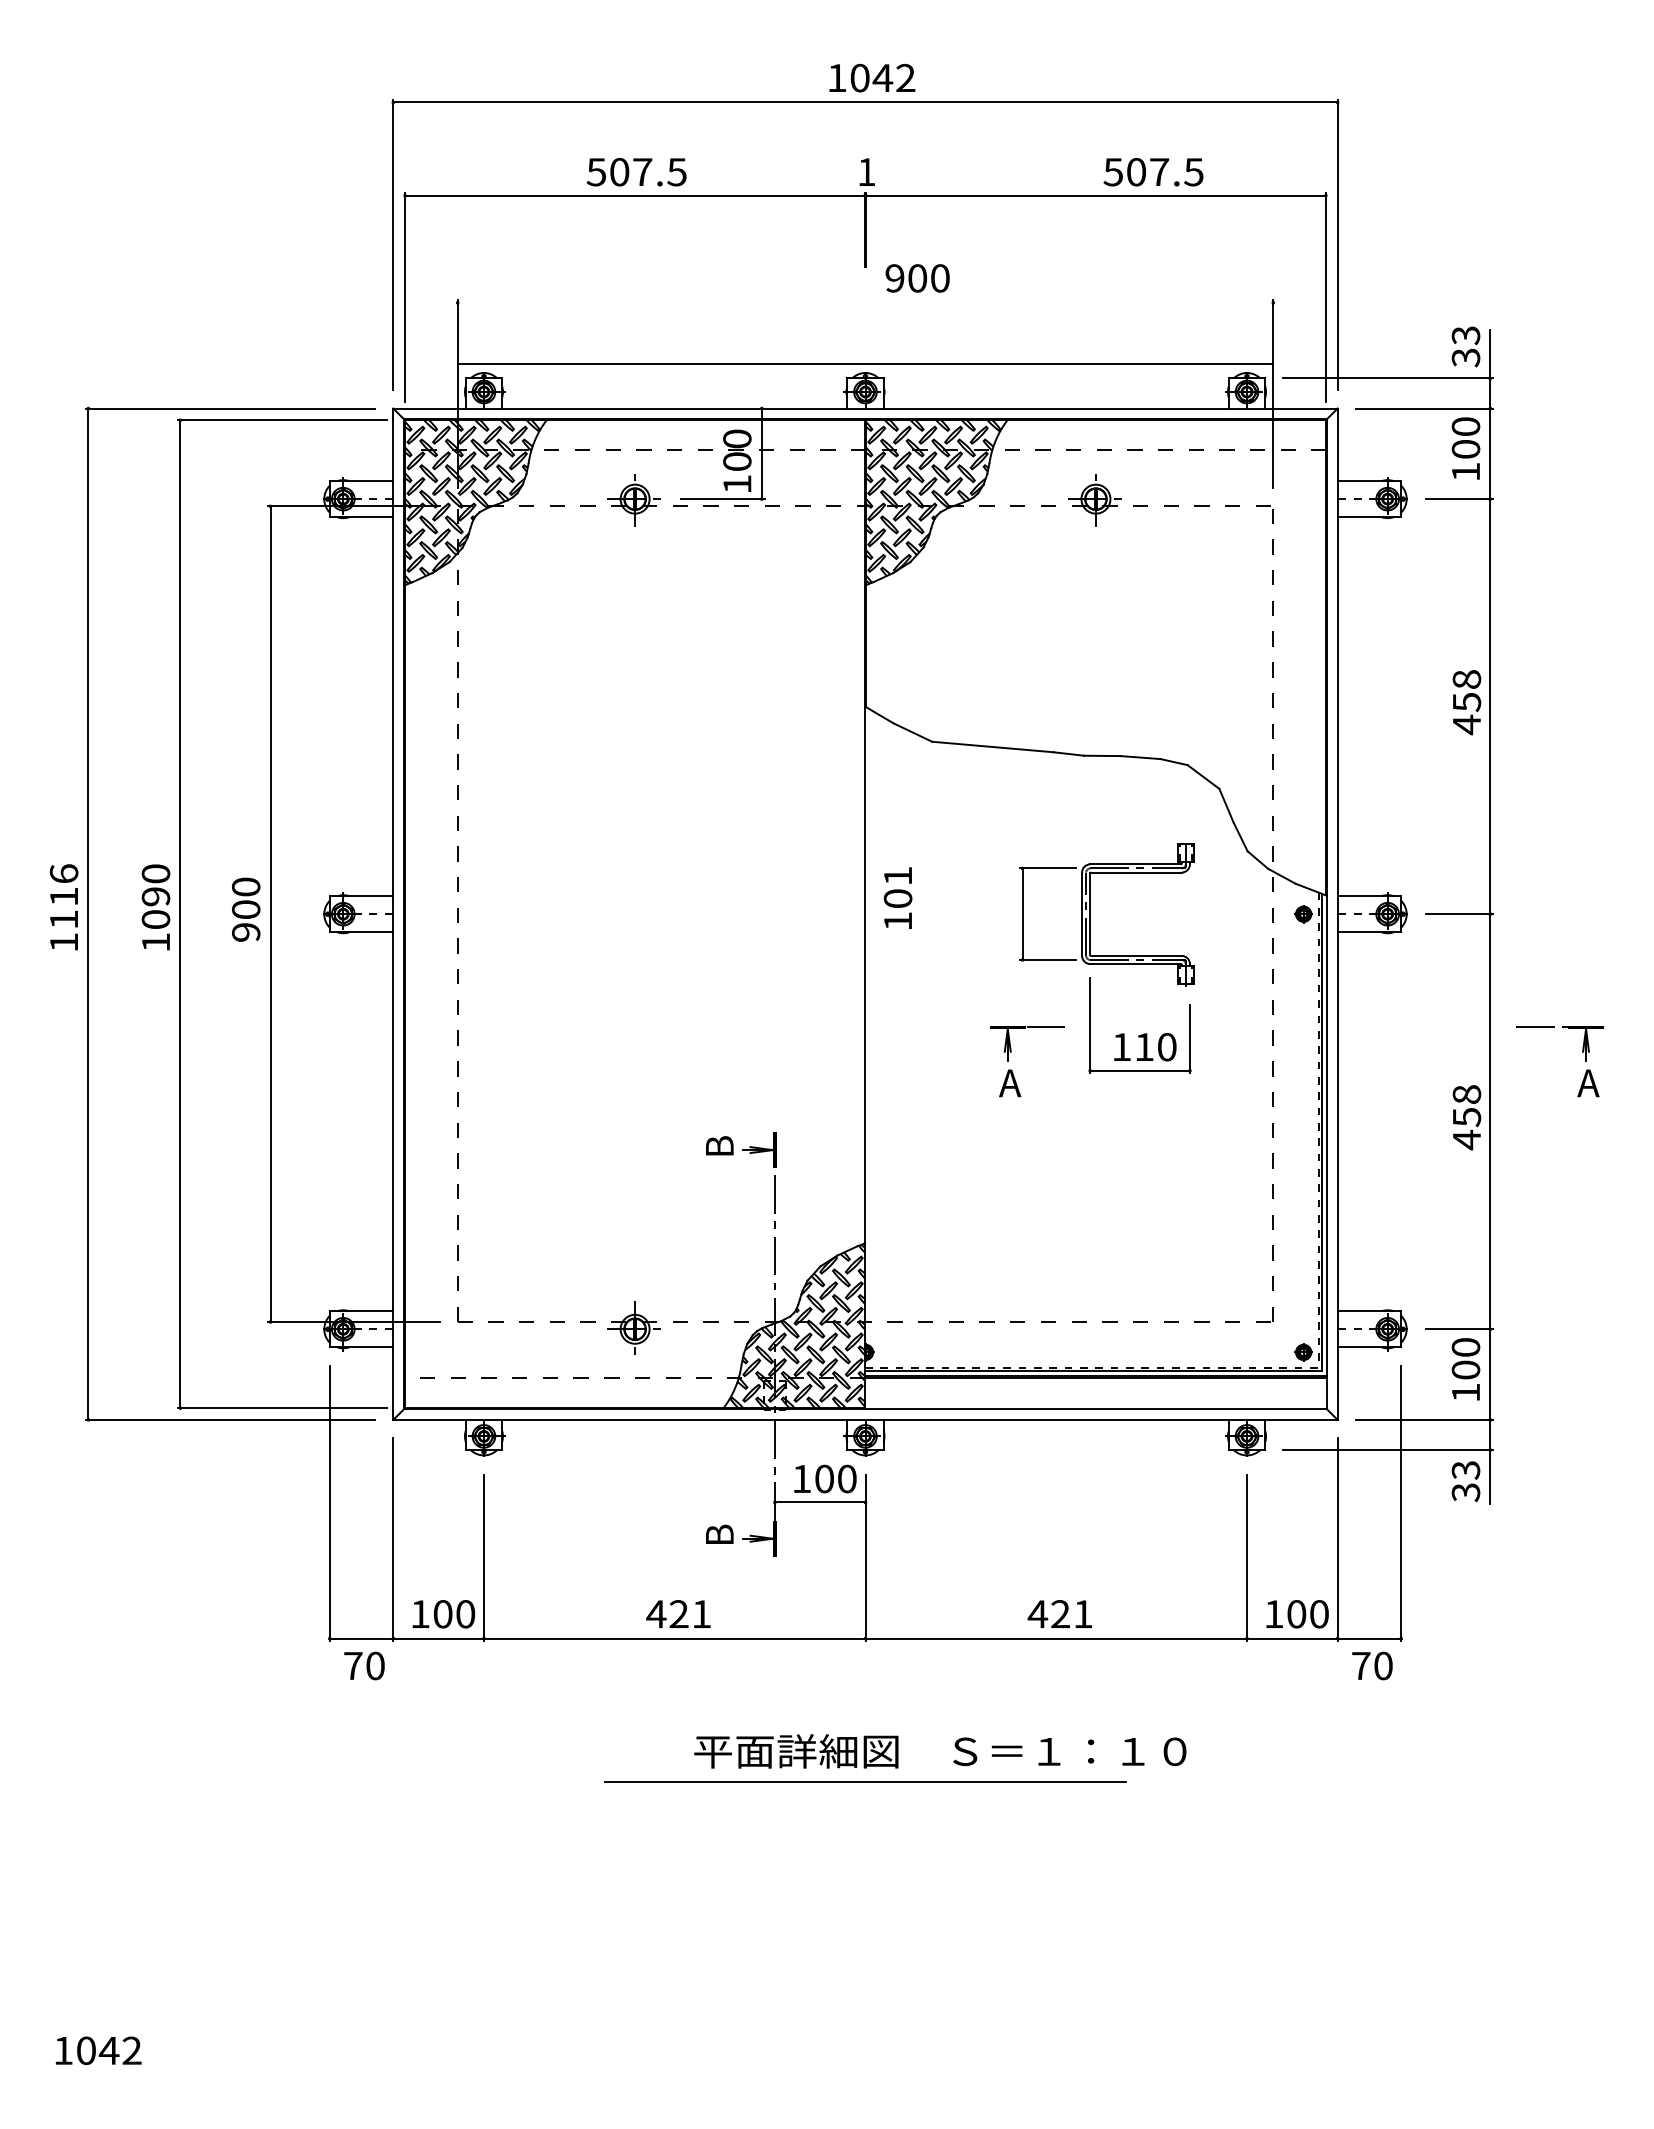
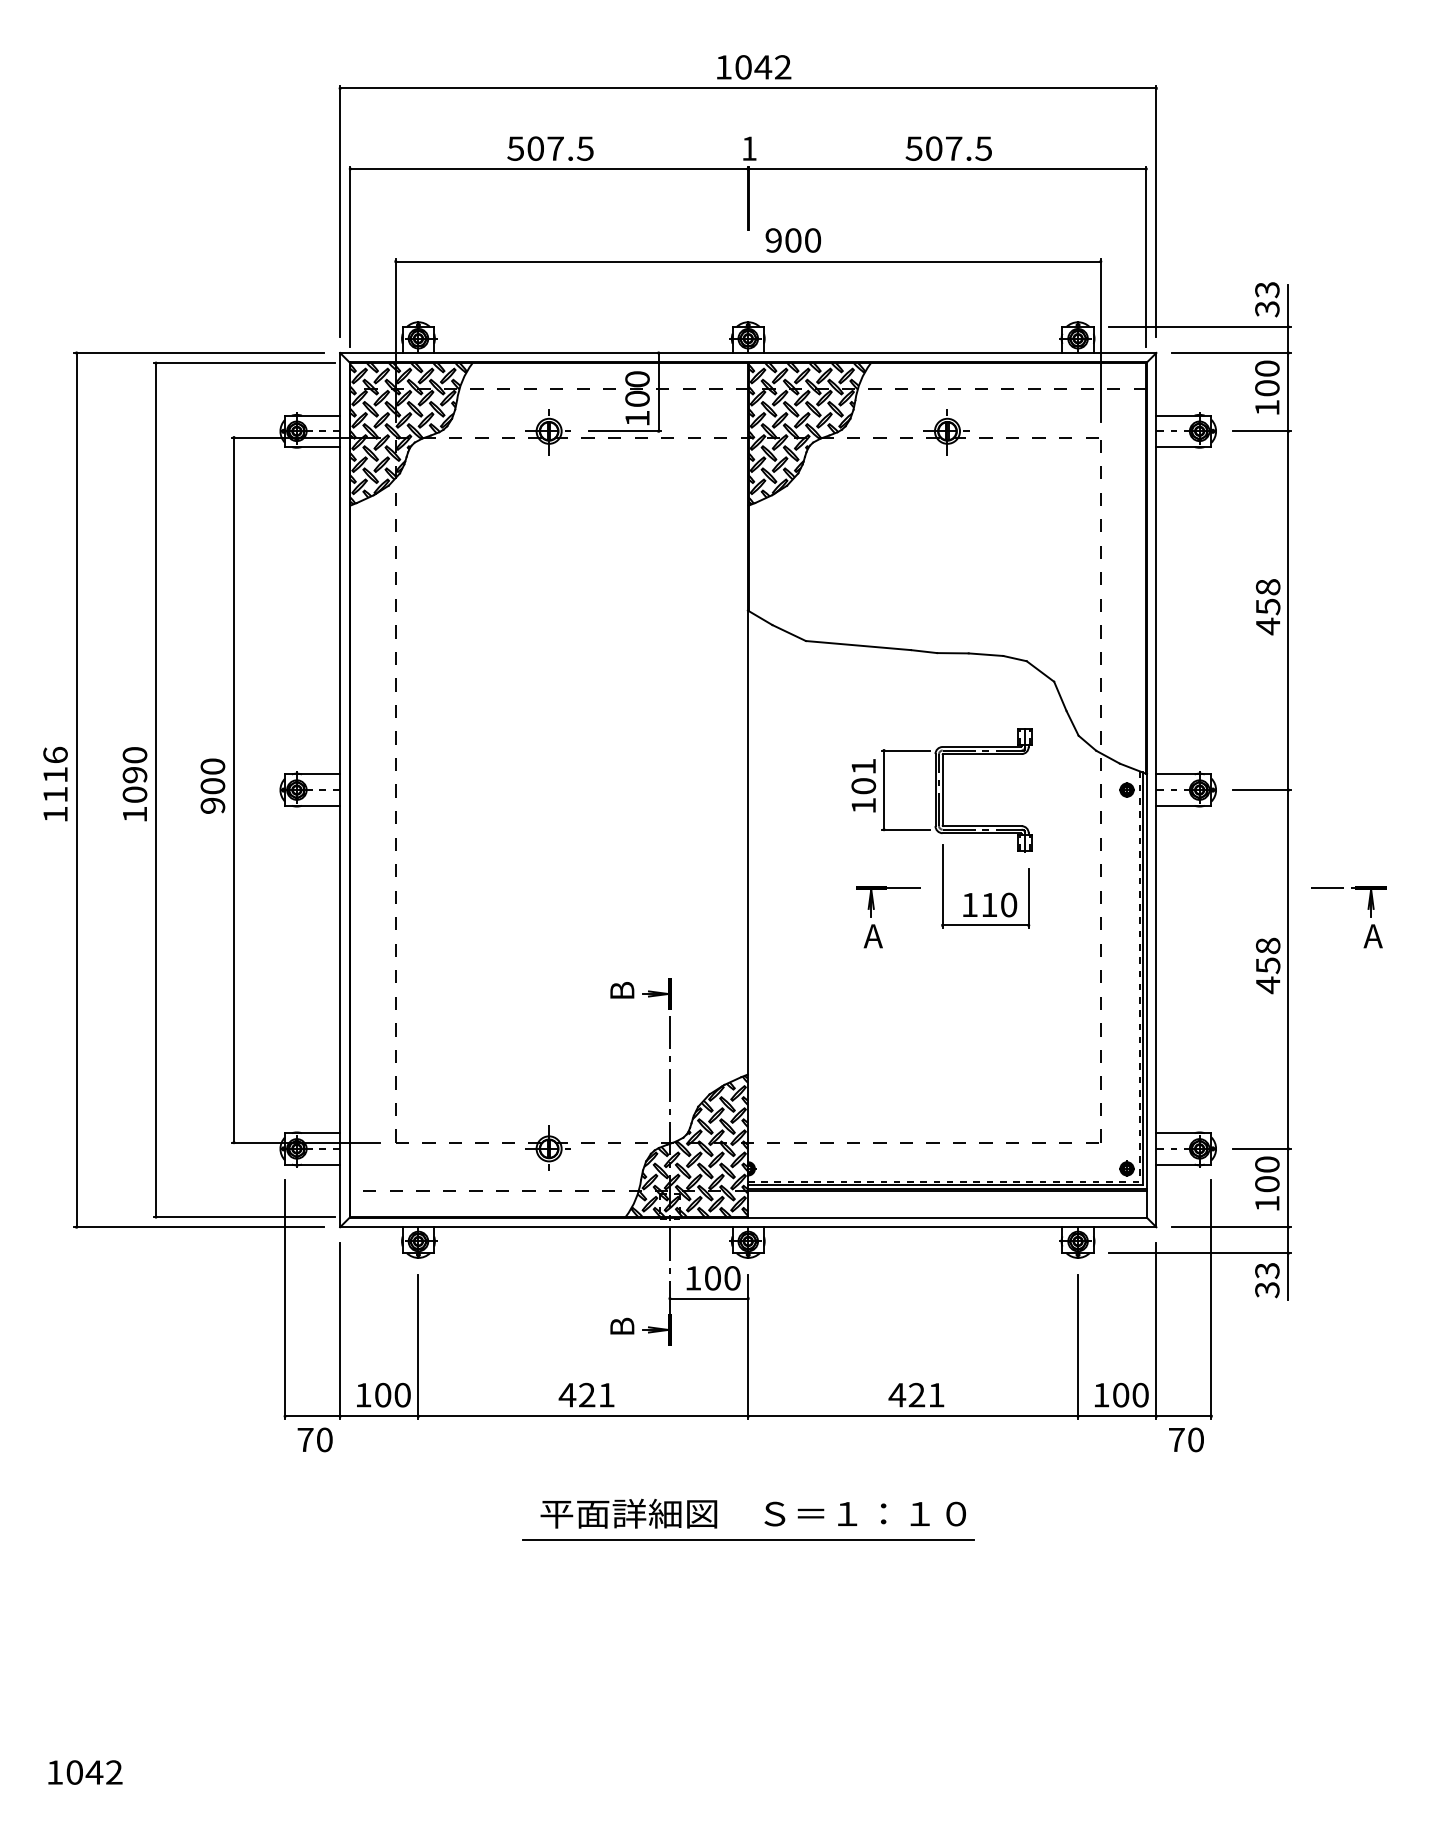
text: (1153, 172) -> (948, 148), moved
line: (865, 363) -> (748, 261), moved
text: (897, 897) -> (863, 785), moved
text: (940, 1751) -> (753, 1513), moved

